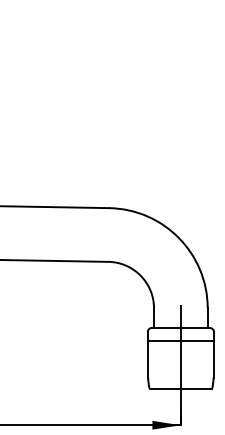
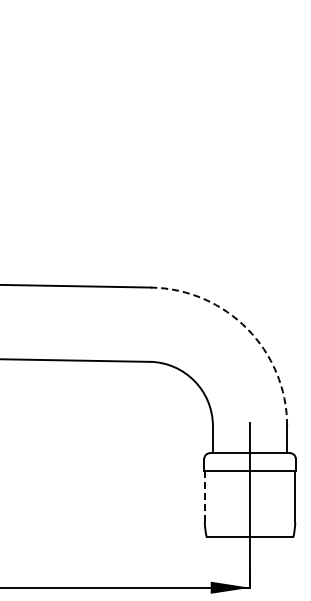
arc: (179, 237) -> (247, 328), solid -> dashed
line: (147, 359) -> (204, 496), solid -> dashed

